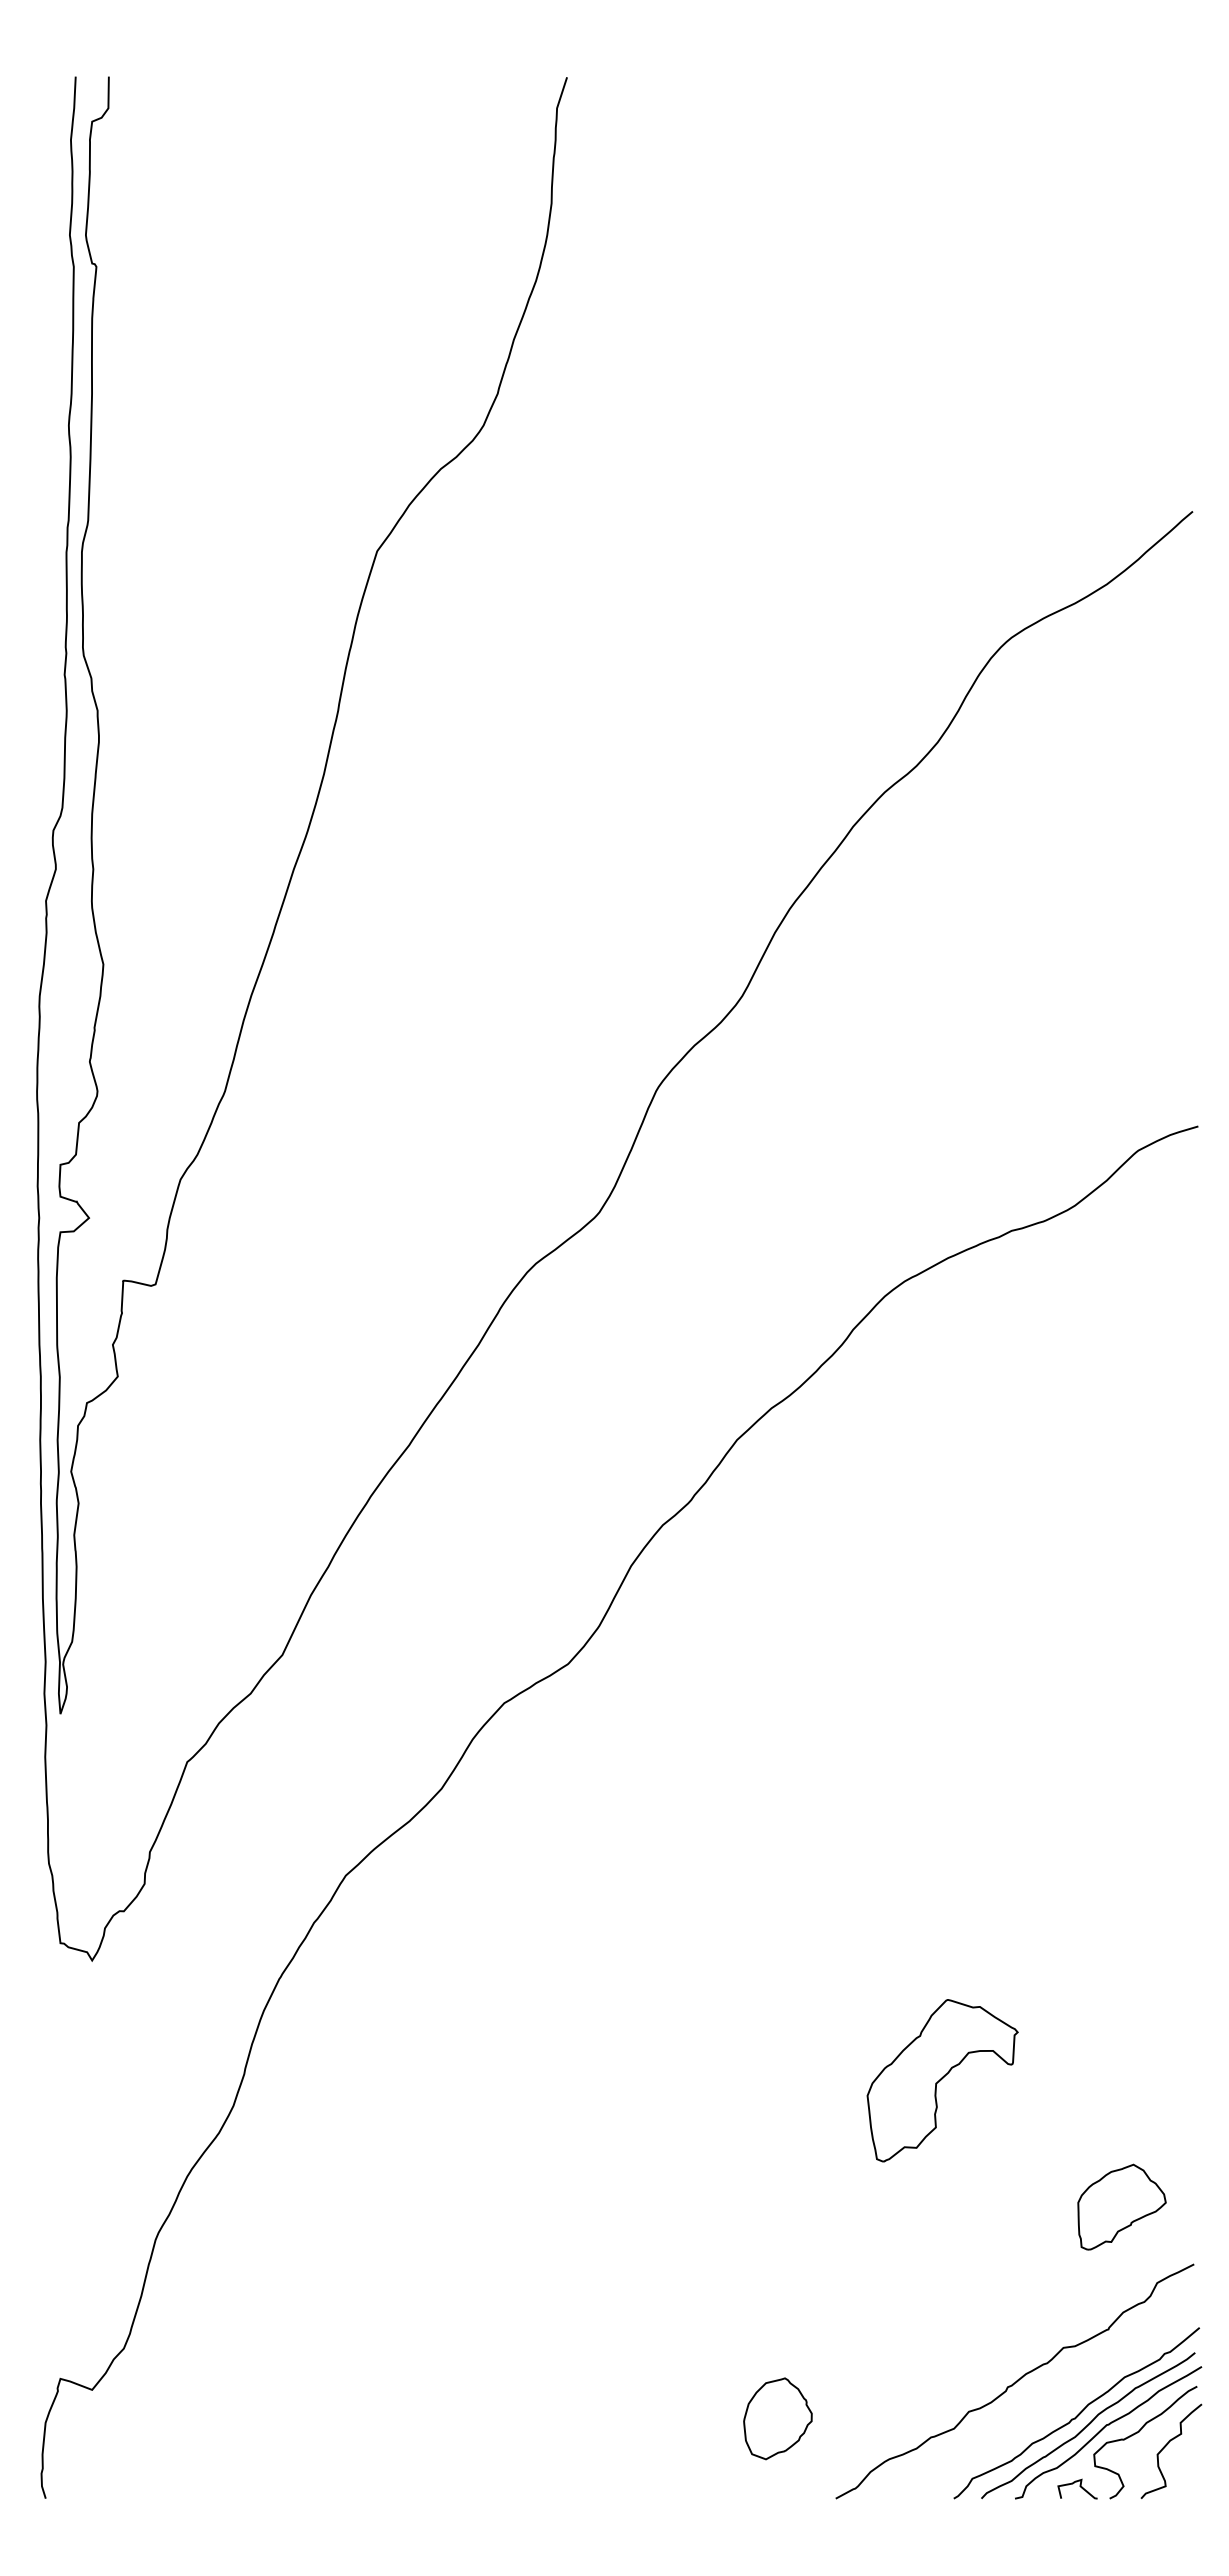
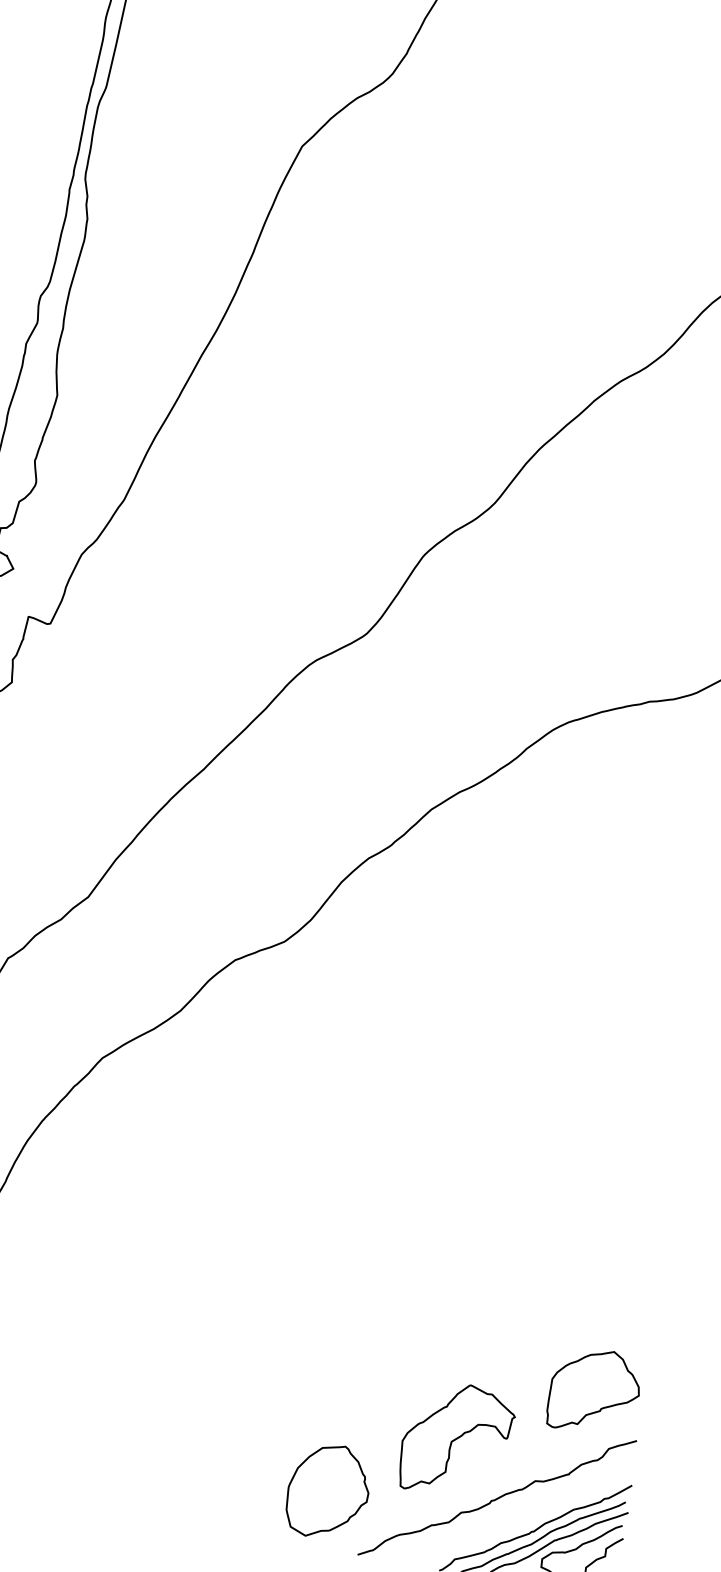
part: (942, 2080) -> (456, 1440), moved
part: (1121, 2206) -> (594, 1391), size x1.43
part: (777, 2418) -> (328, 1491), size x1.67

